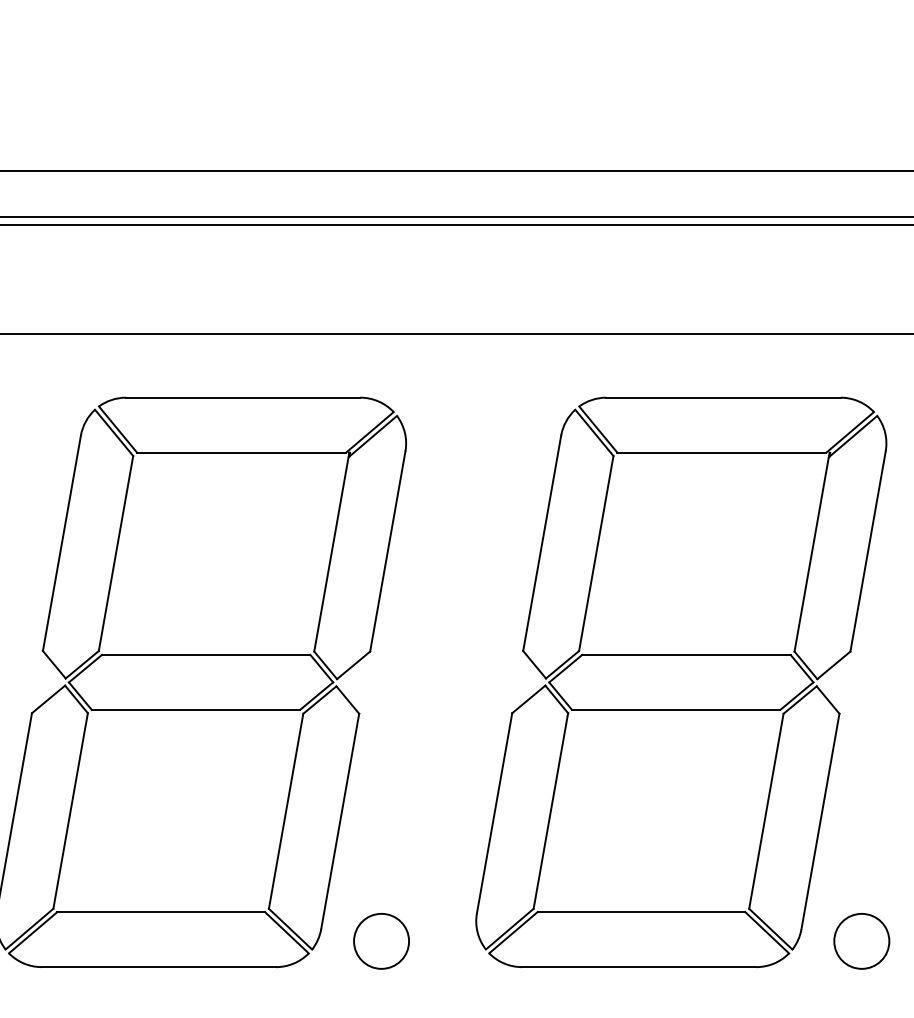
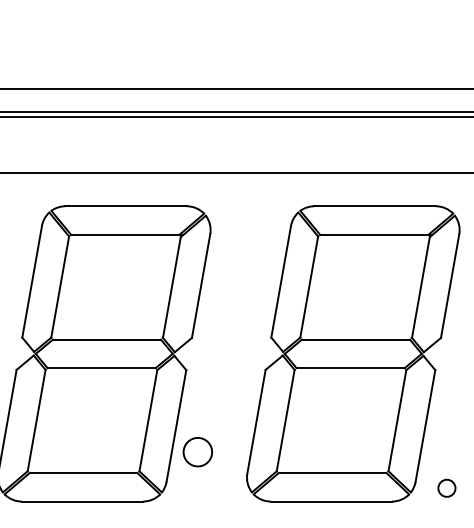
circle: (380, 941) -> (197, 452), moved
circle: (861, 941) -> (446, 488), size x0.6

